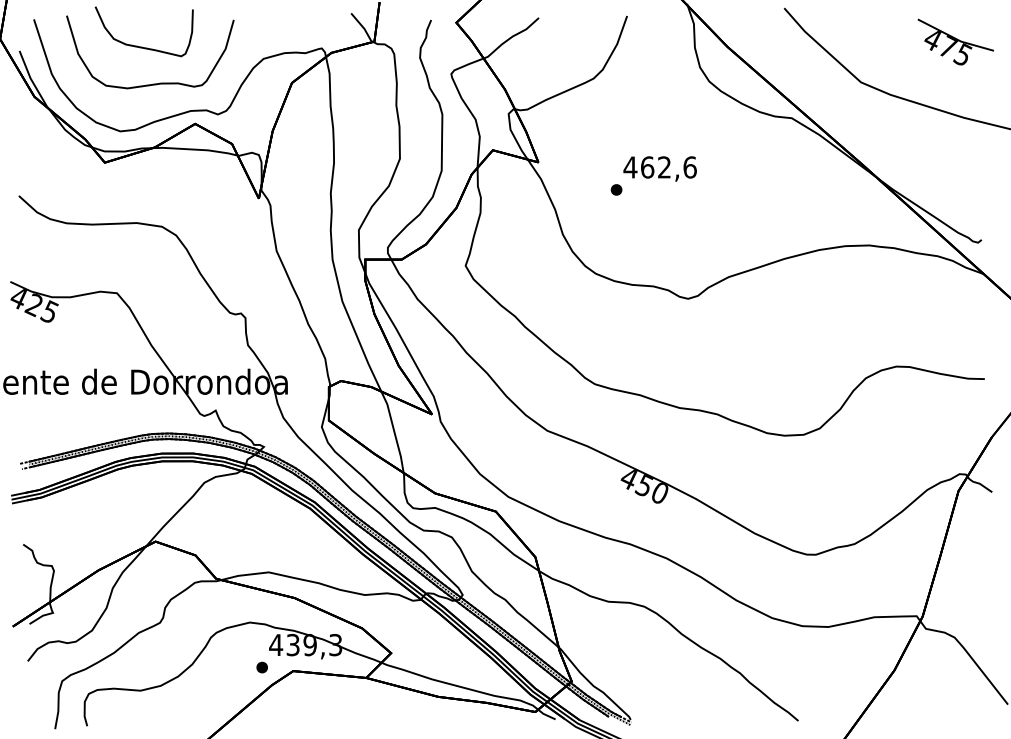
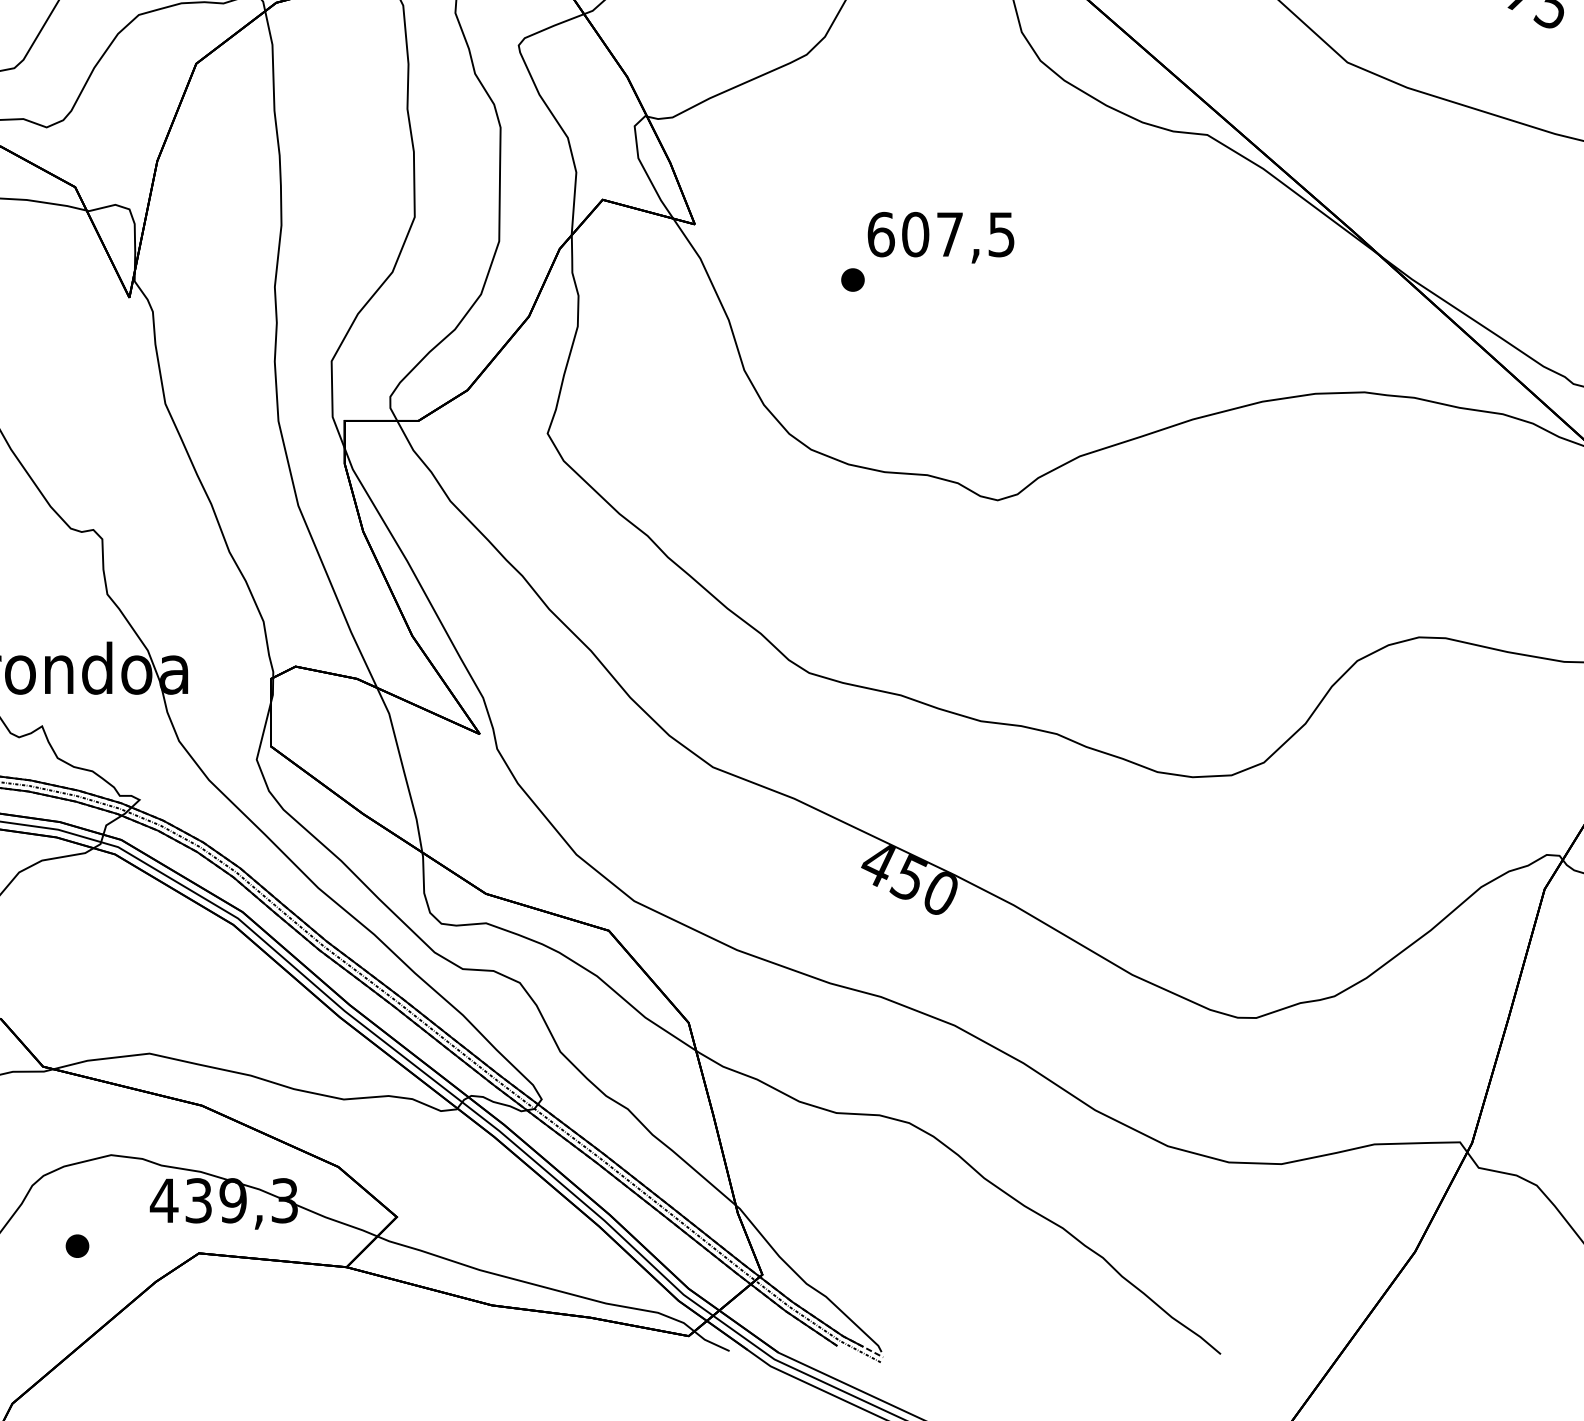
text: (659, 167) -> (939, 234), 462,6 -> 607,5
part: (261, 667) -> (76, 1246), moved

